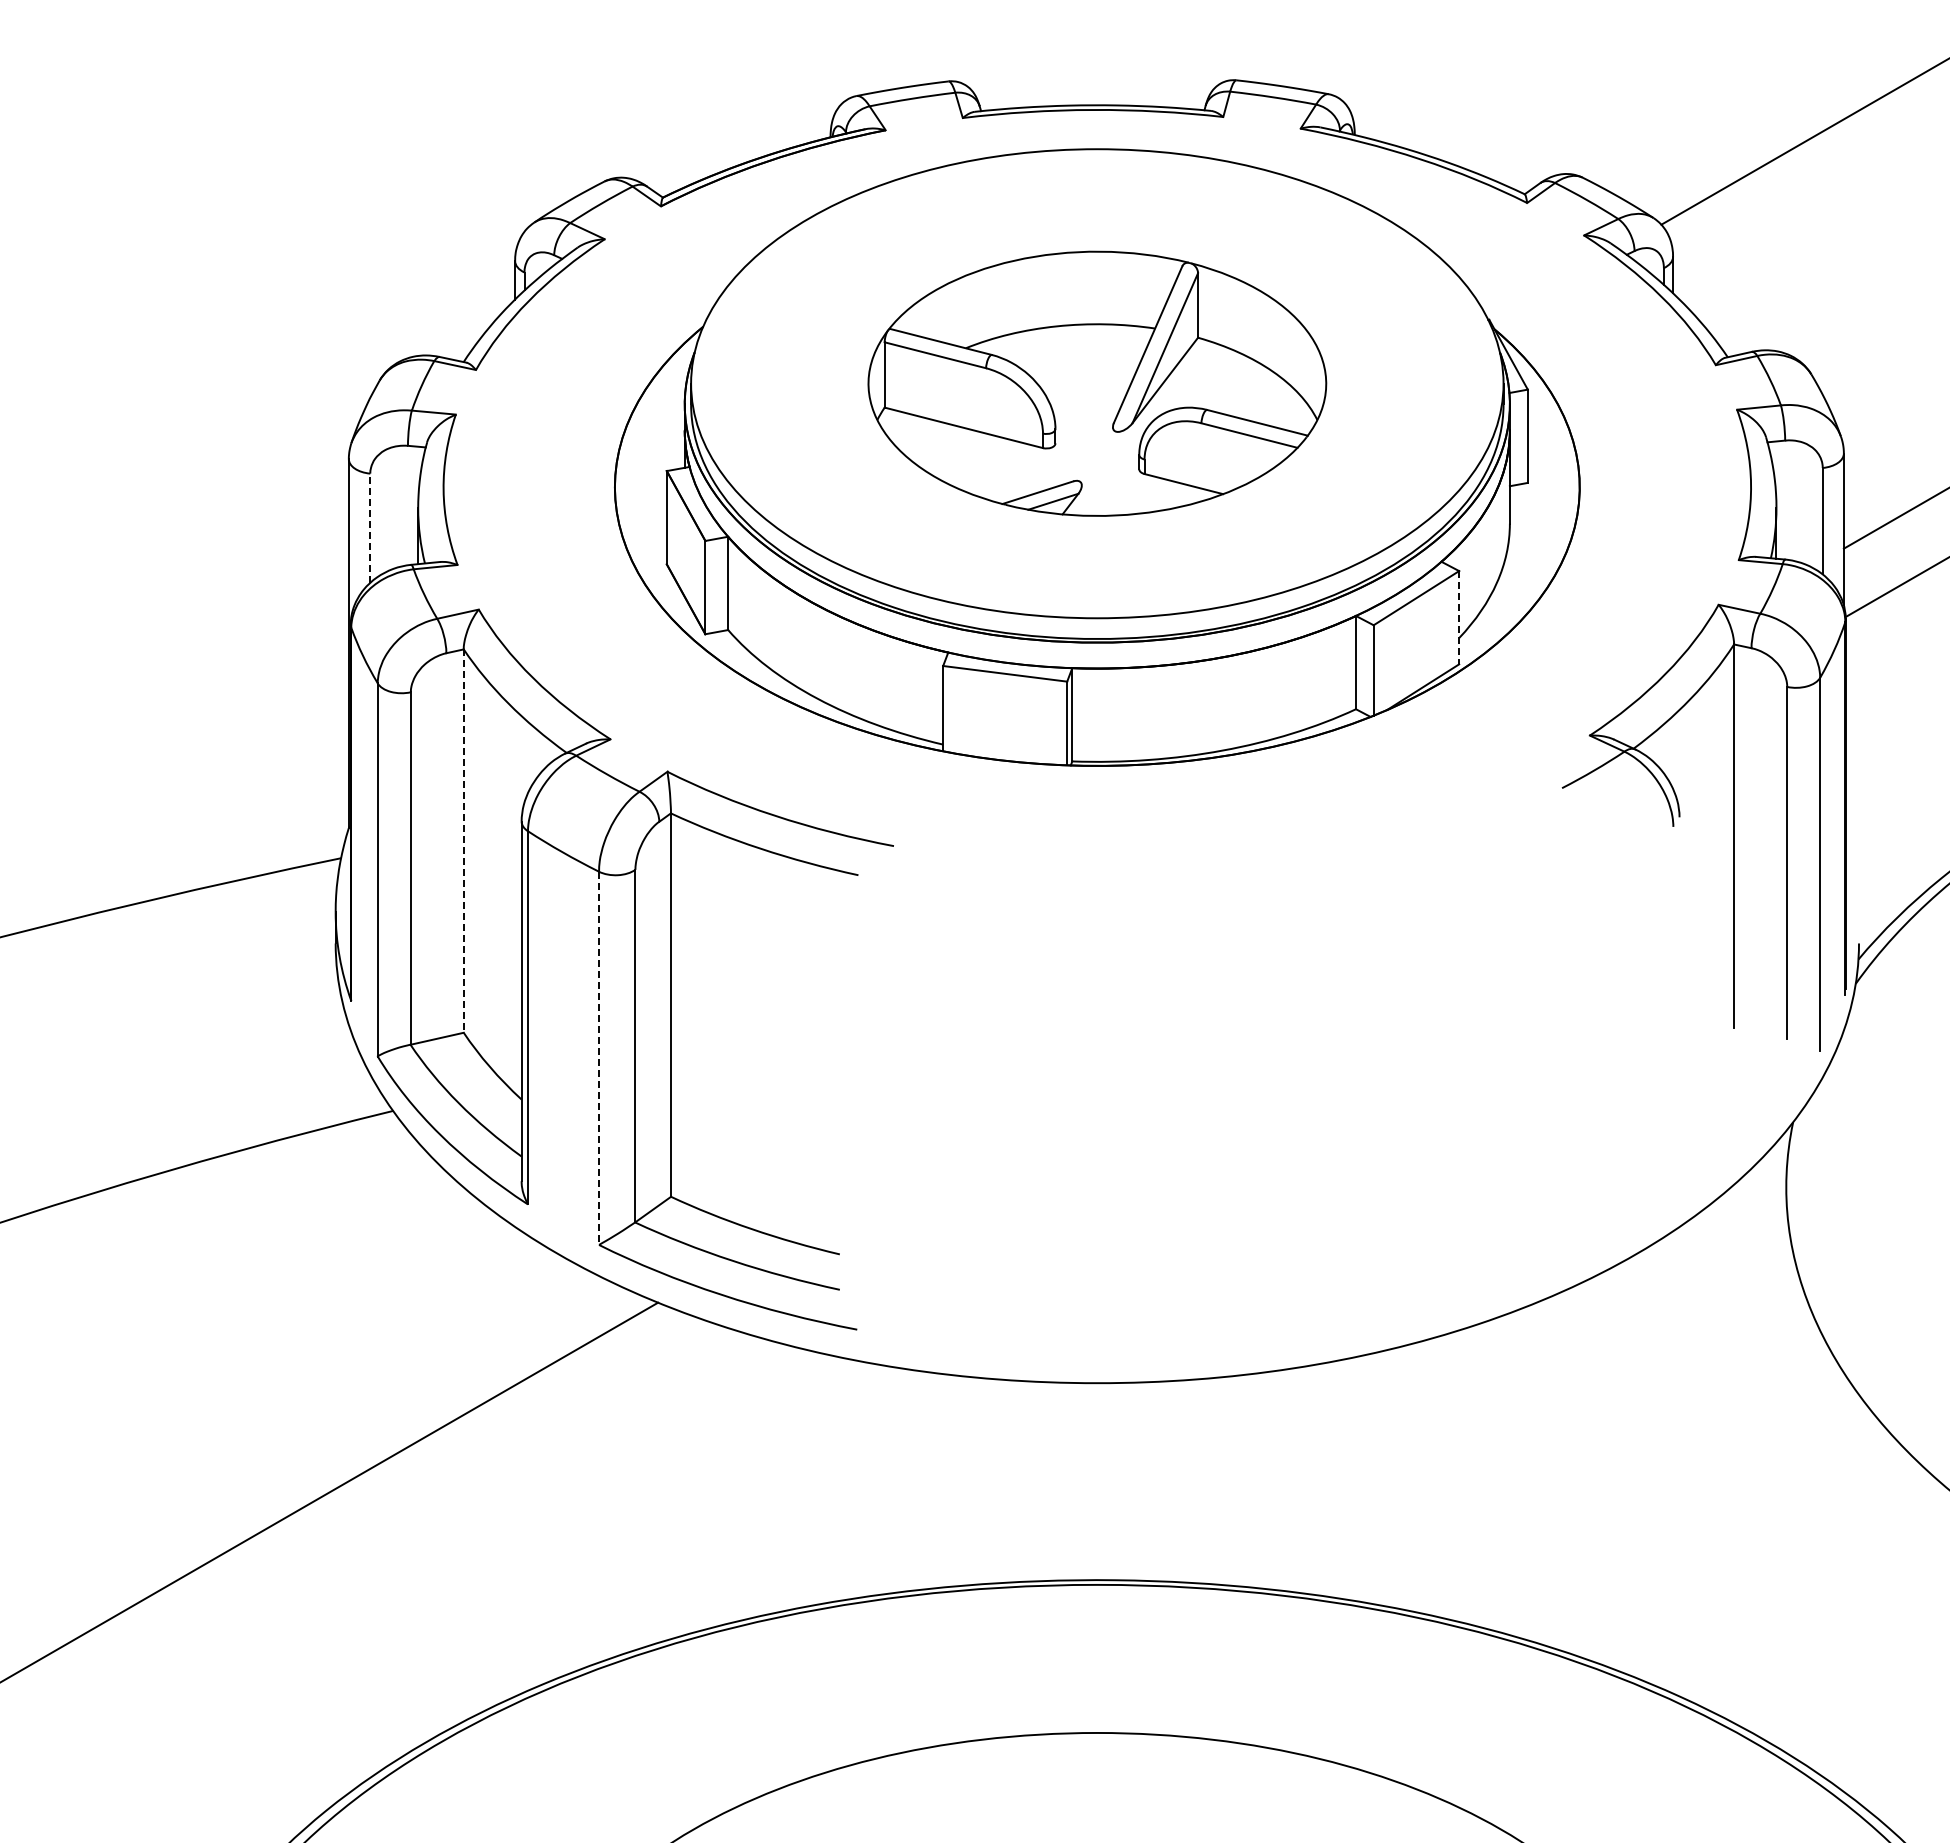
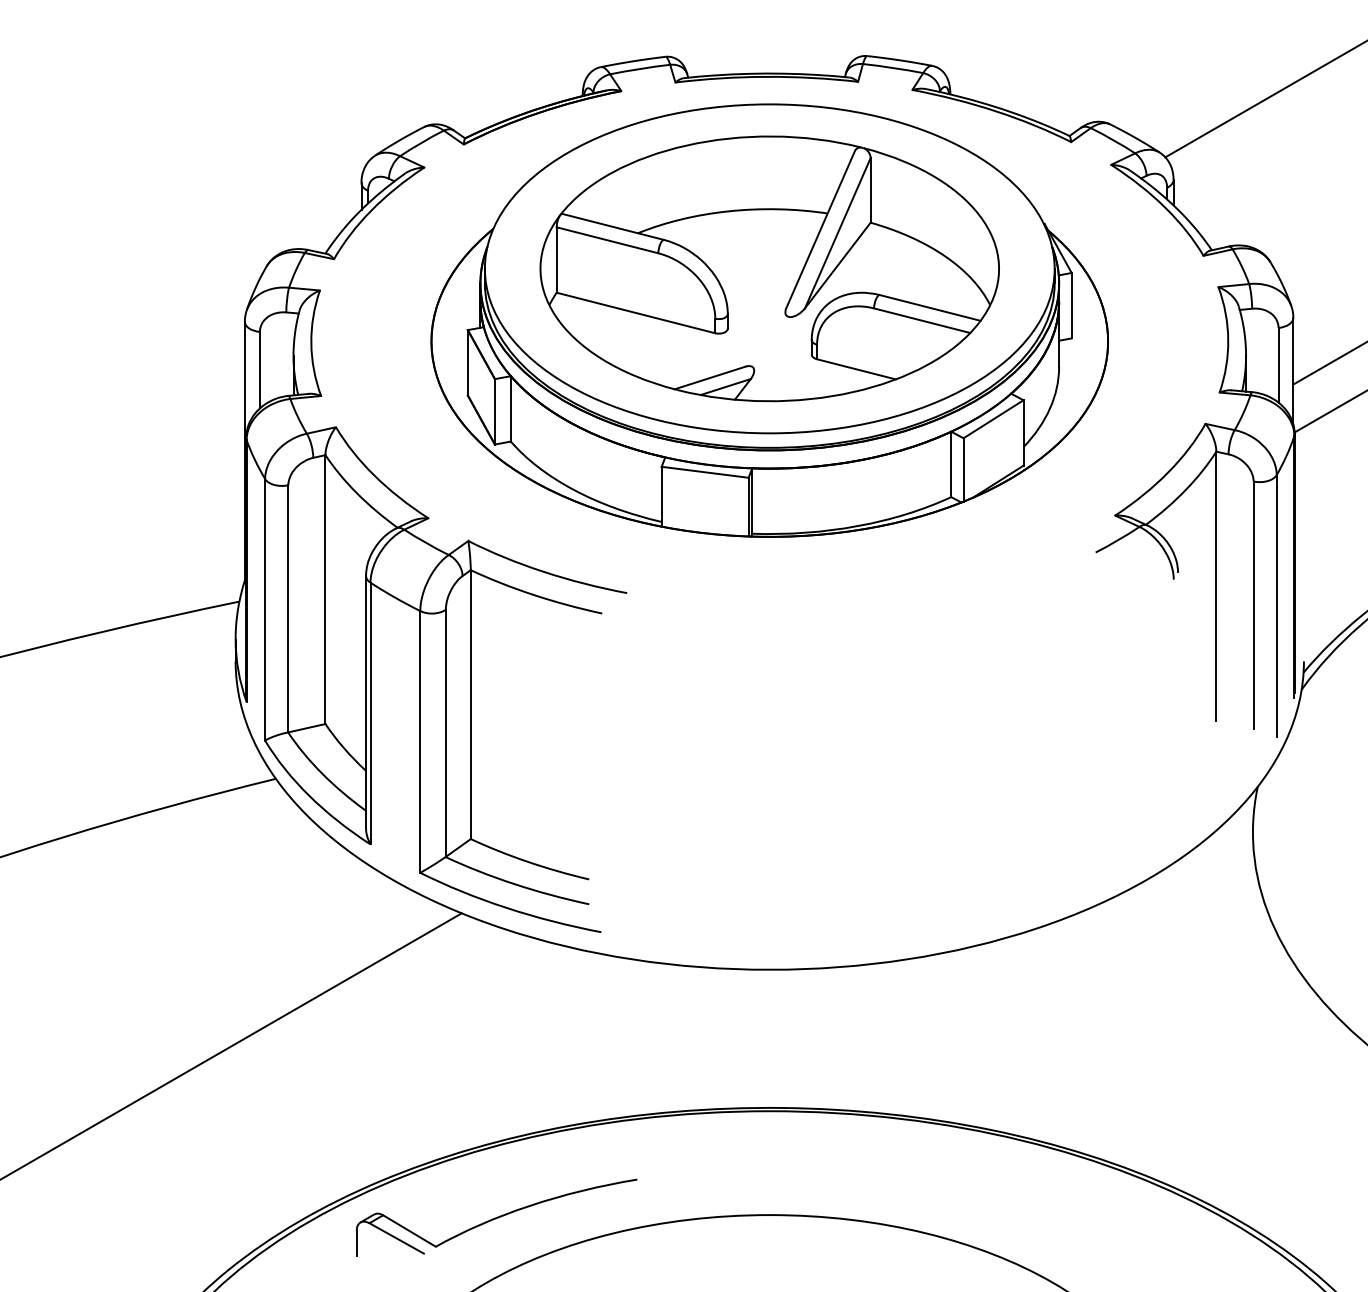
part: (1097, 383) -> (769, 268), size x1.43
line: (370, 528) -> (260, 370), dashed -> solid
line: (1459, 617) -> (1023, 432), dashed -> solid
line: (463, 841) -> (325, 589), dashed -> solid
line: (599, 1058) -> (420, 742), dashed -> solid
part: (707, 1736) -> (496, 1217), added

